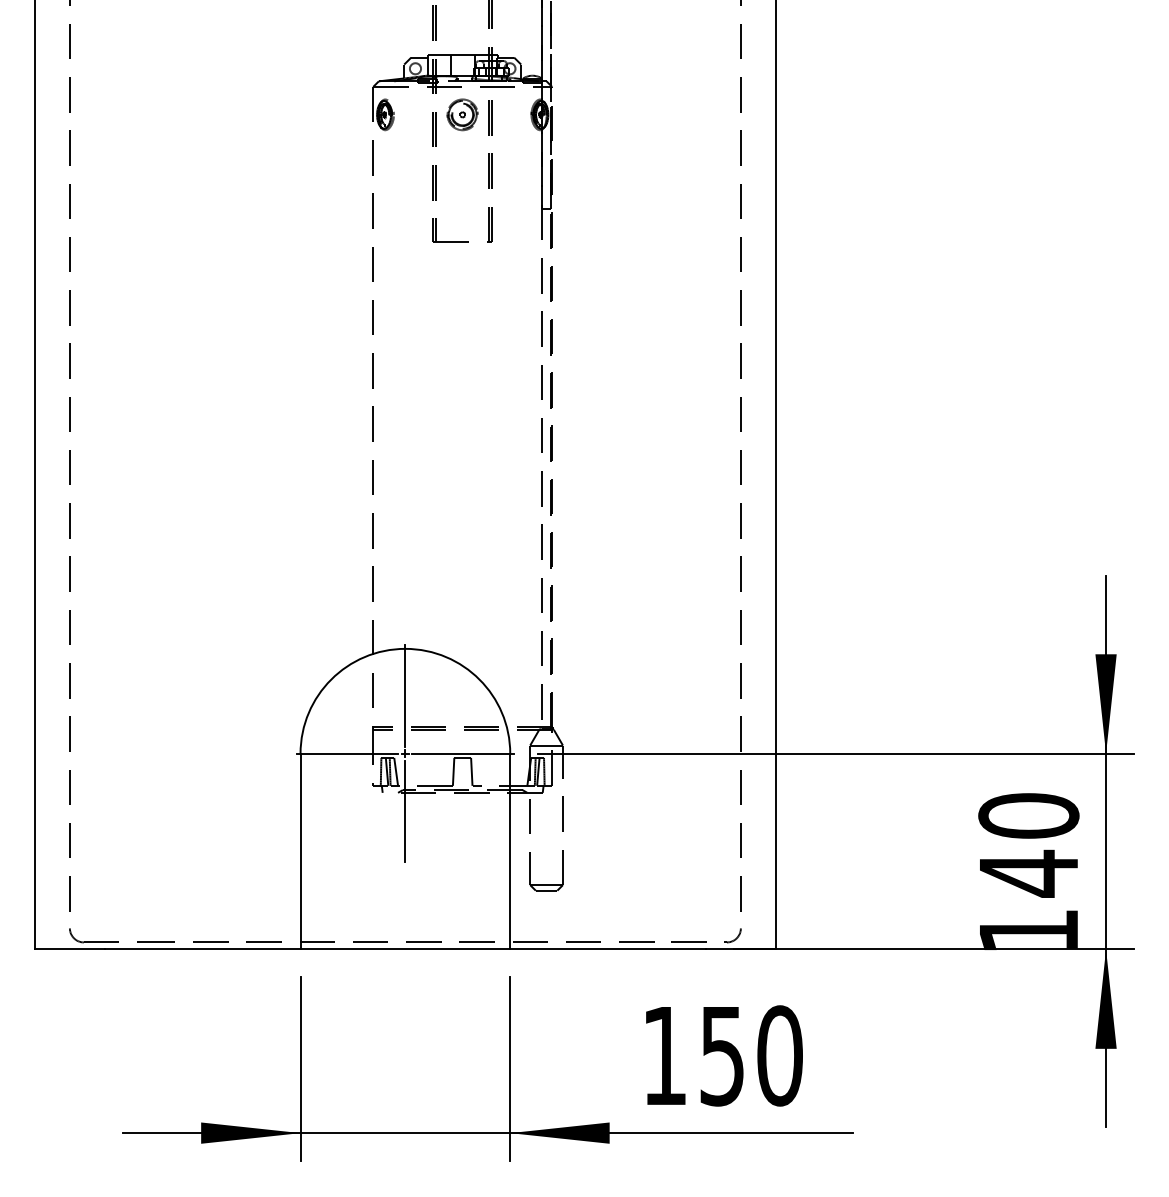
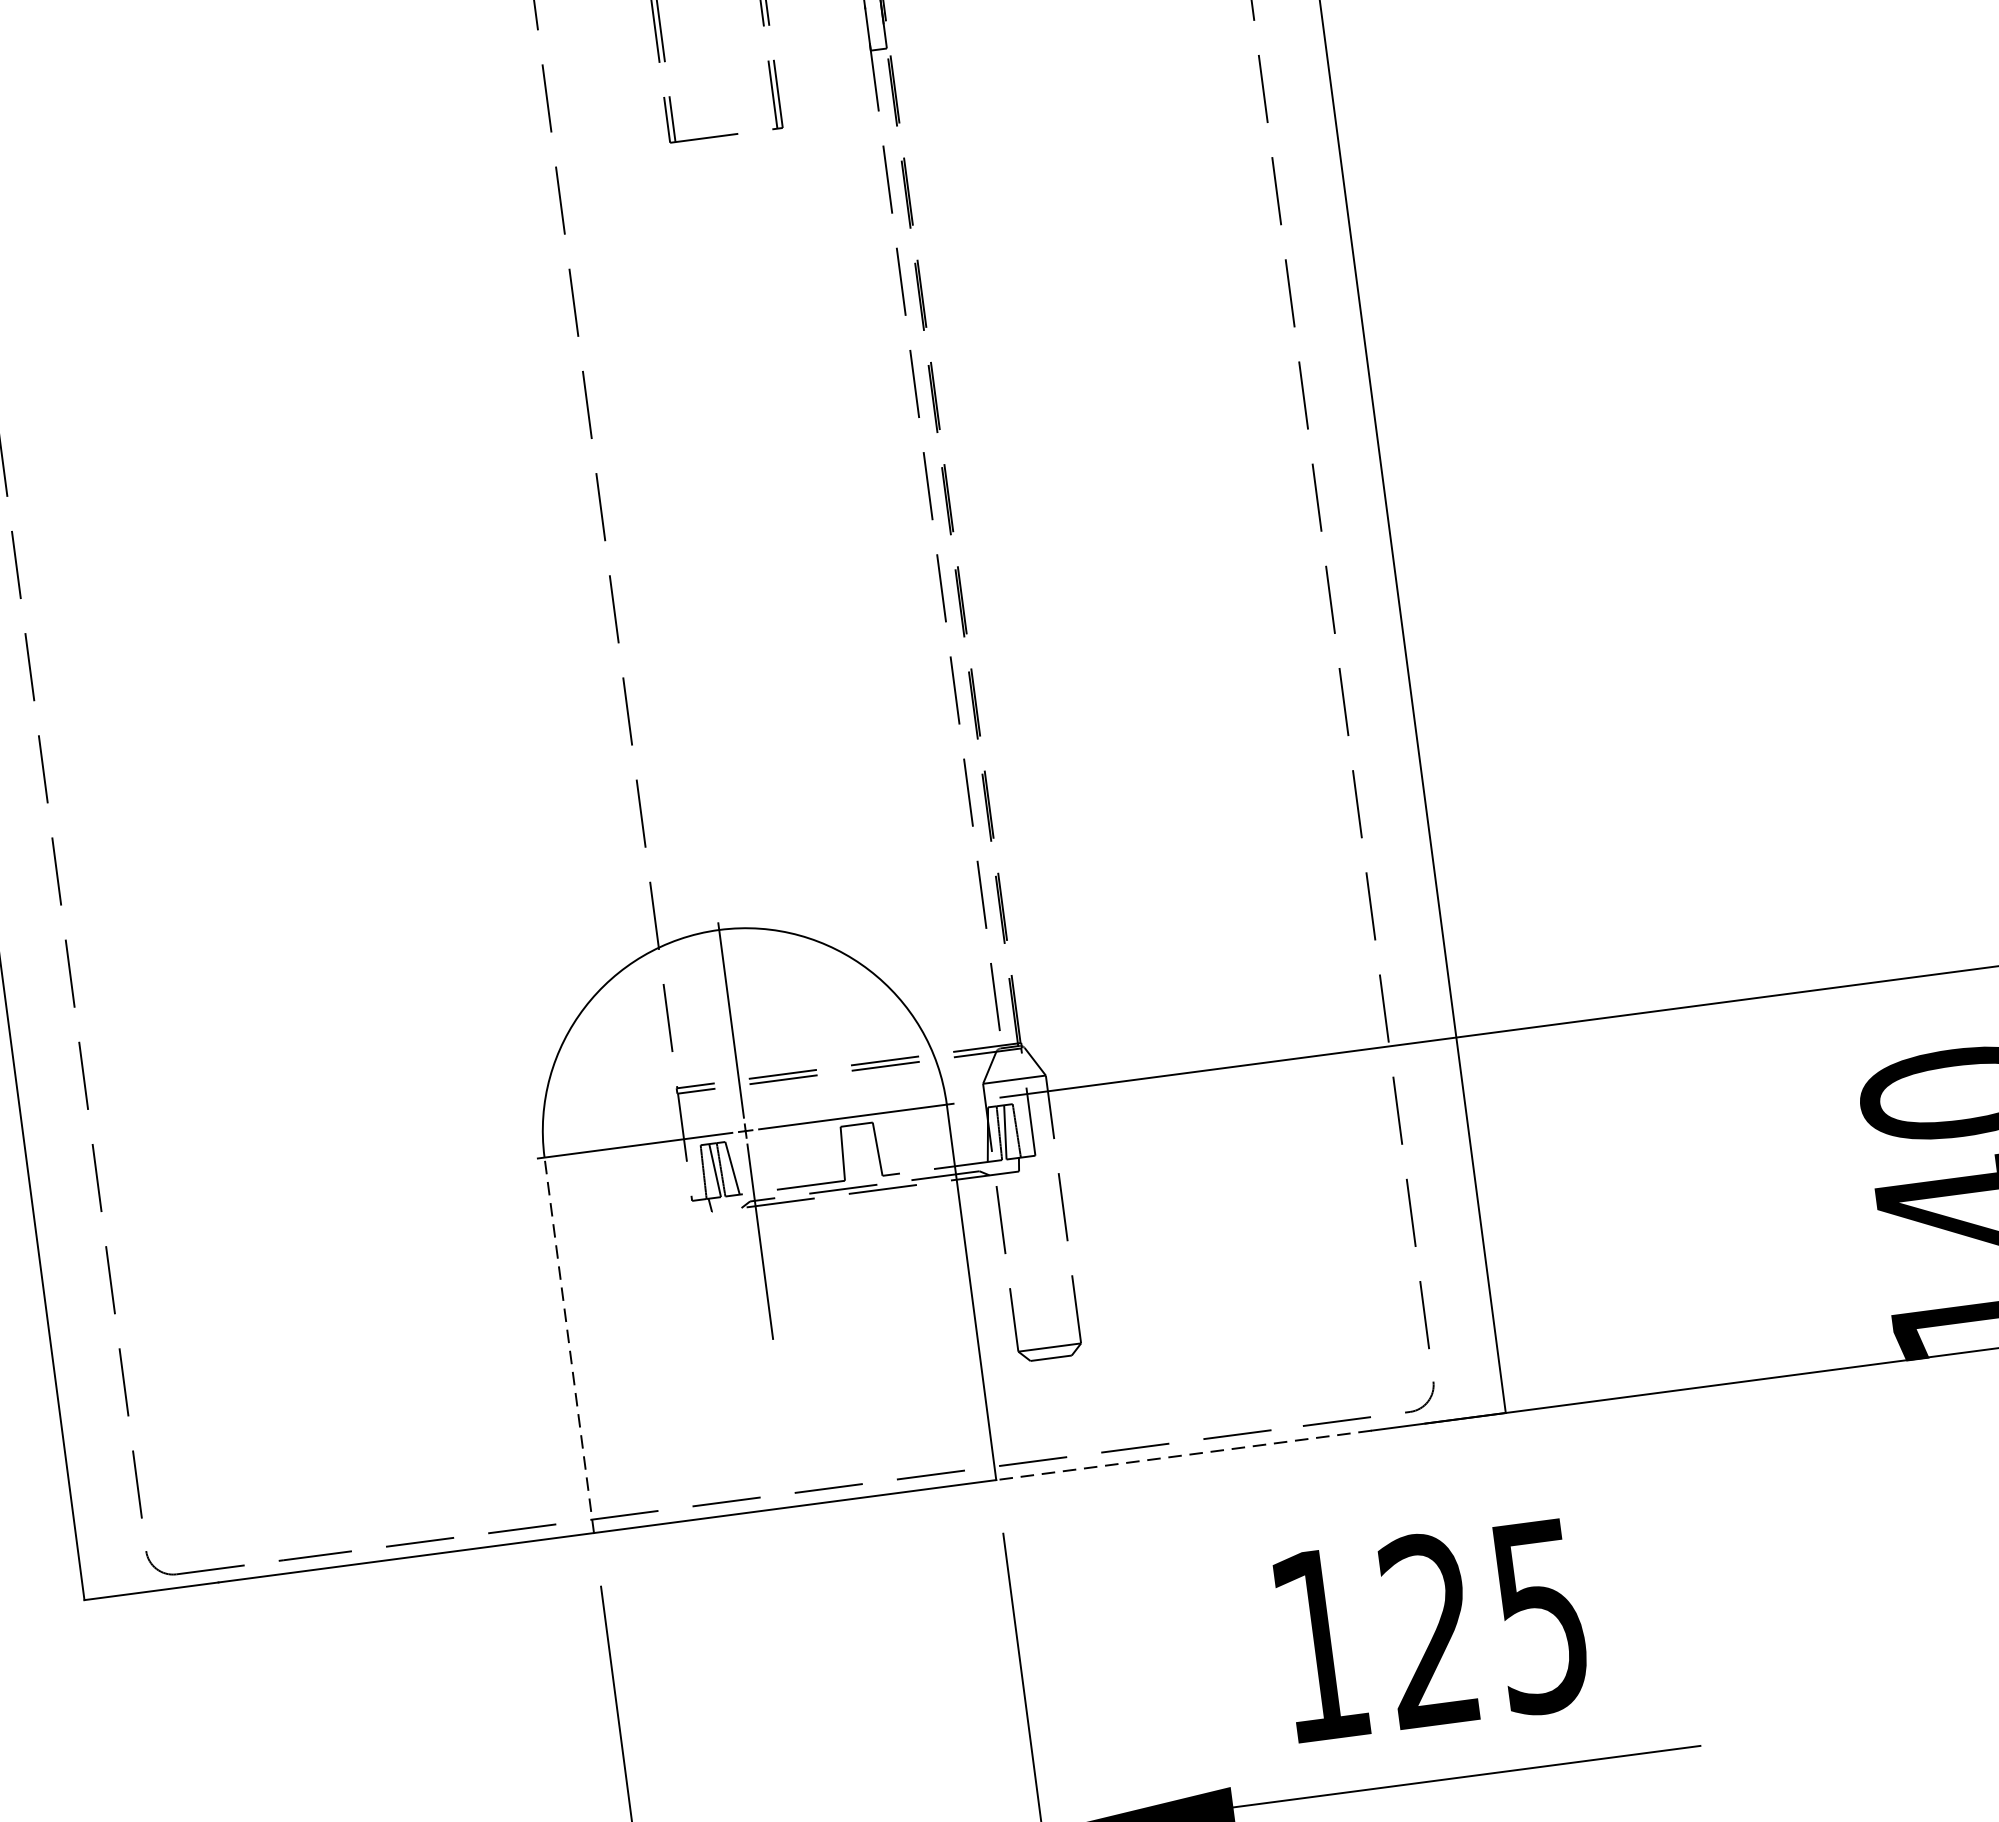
line: (300, 851) -> (569, 1345), solid -> dashed
line: (608, 949) -> (1184, 1455), solid -> dashed
text: (751, 1055) -> (1485, 1622), 150 -> 125

